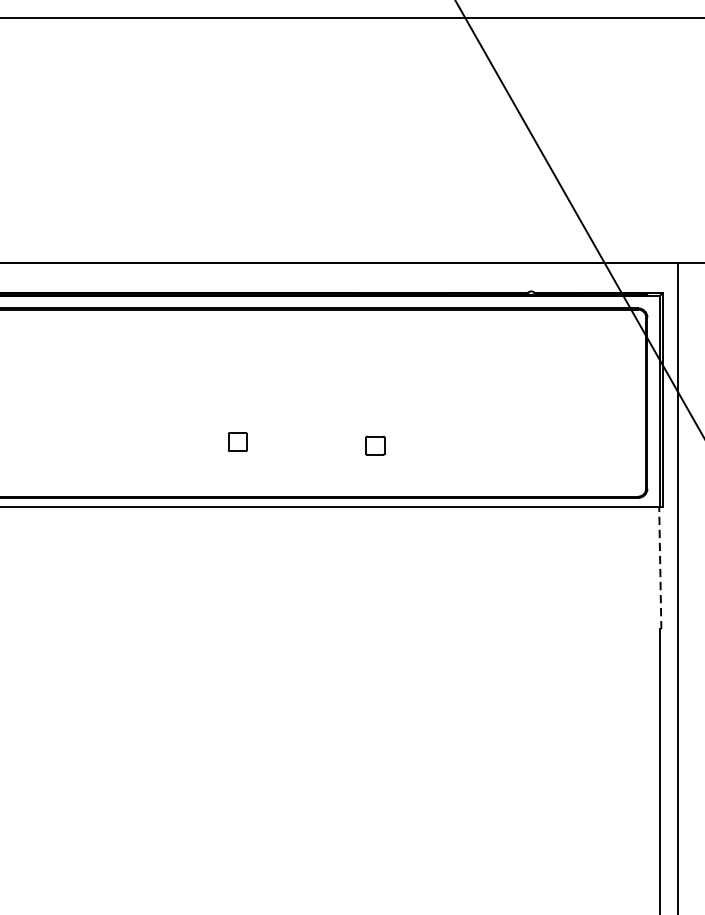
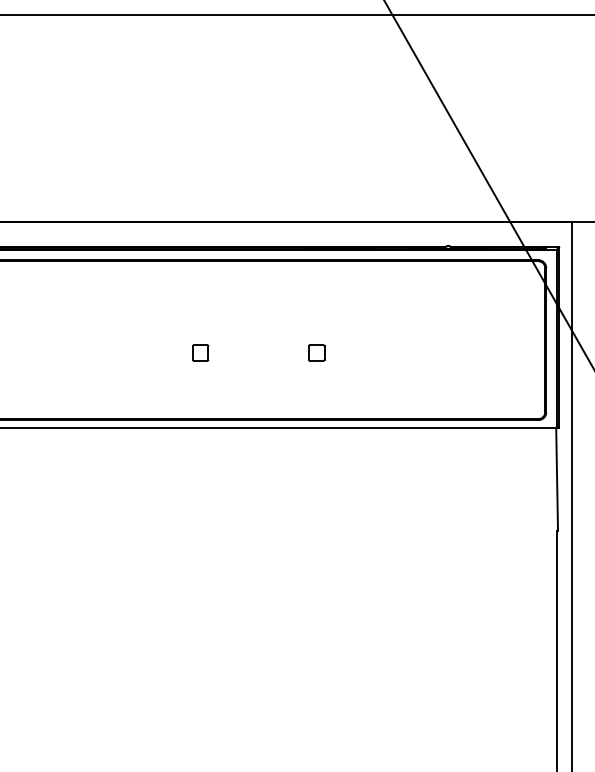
part: (237, 441) -> (200, 352), moved
part: (375, 445) -> (316, 352), moved
line: (660, 568) -> (557, 479), dashed -> solid

